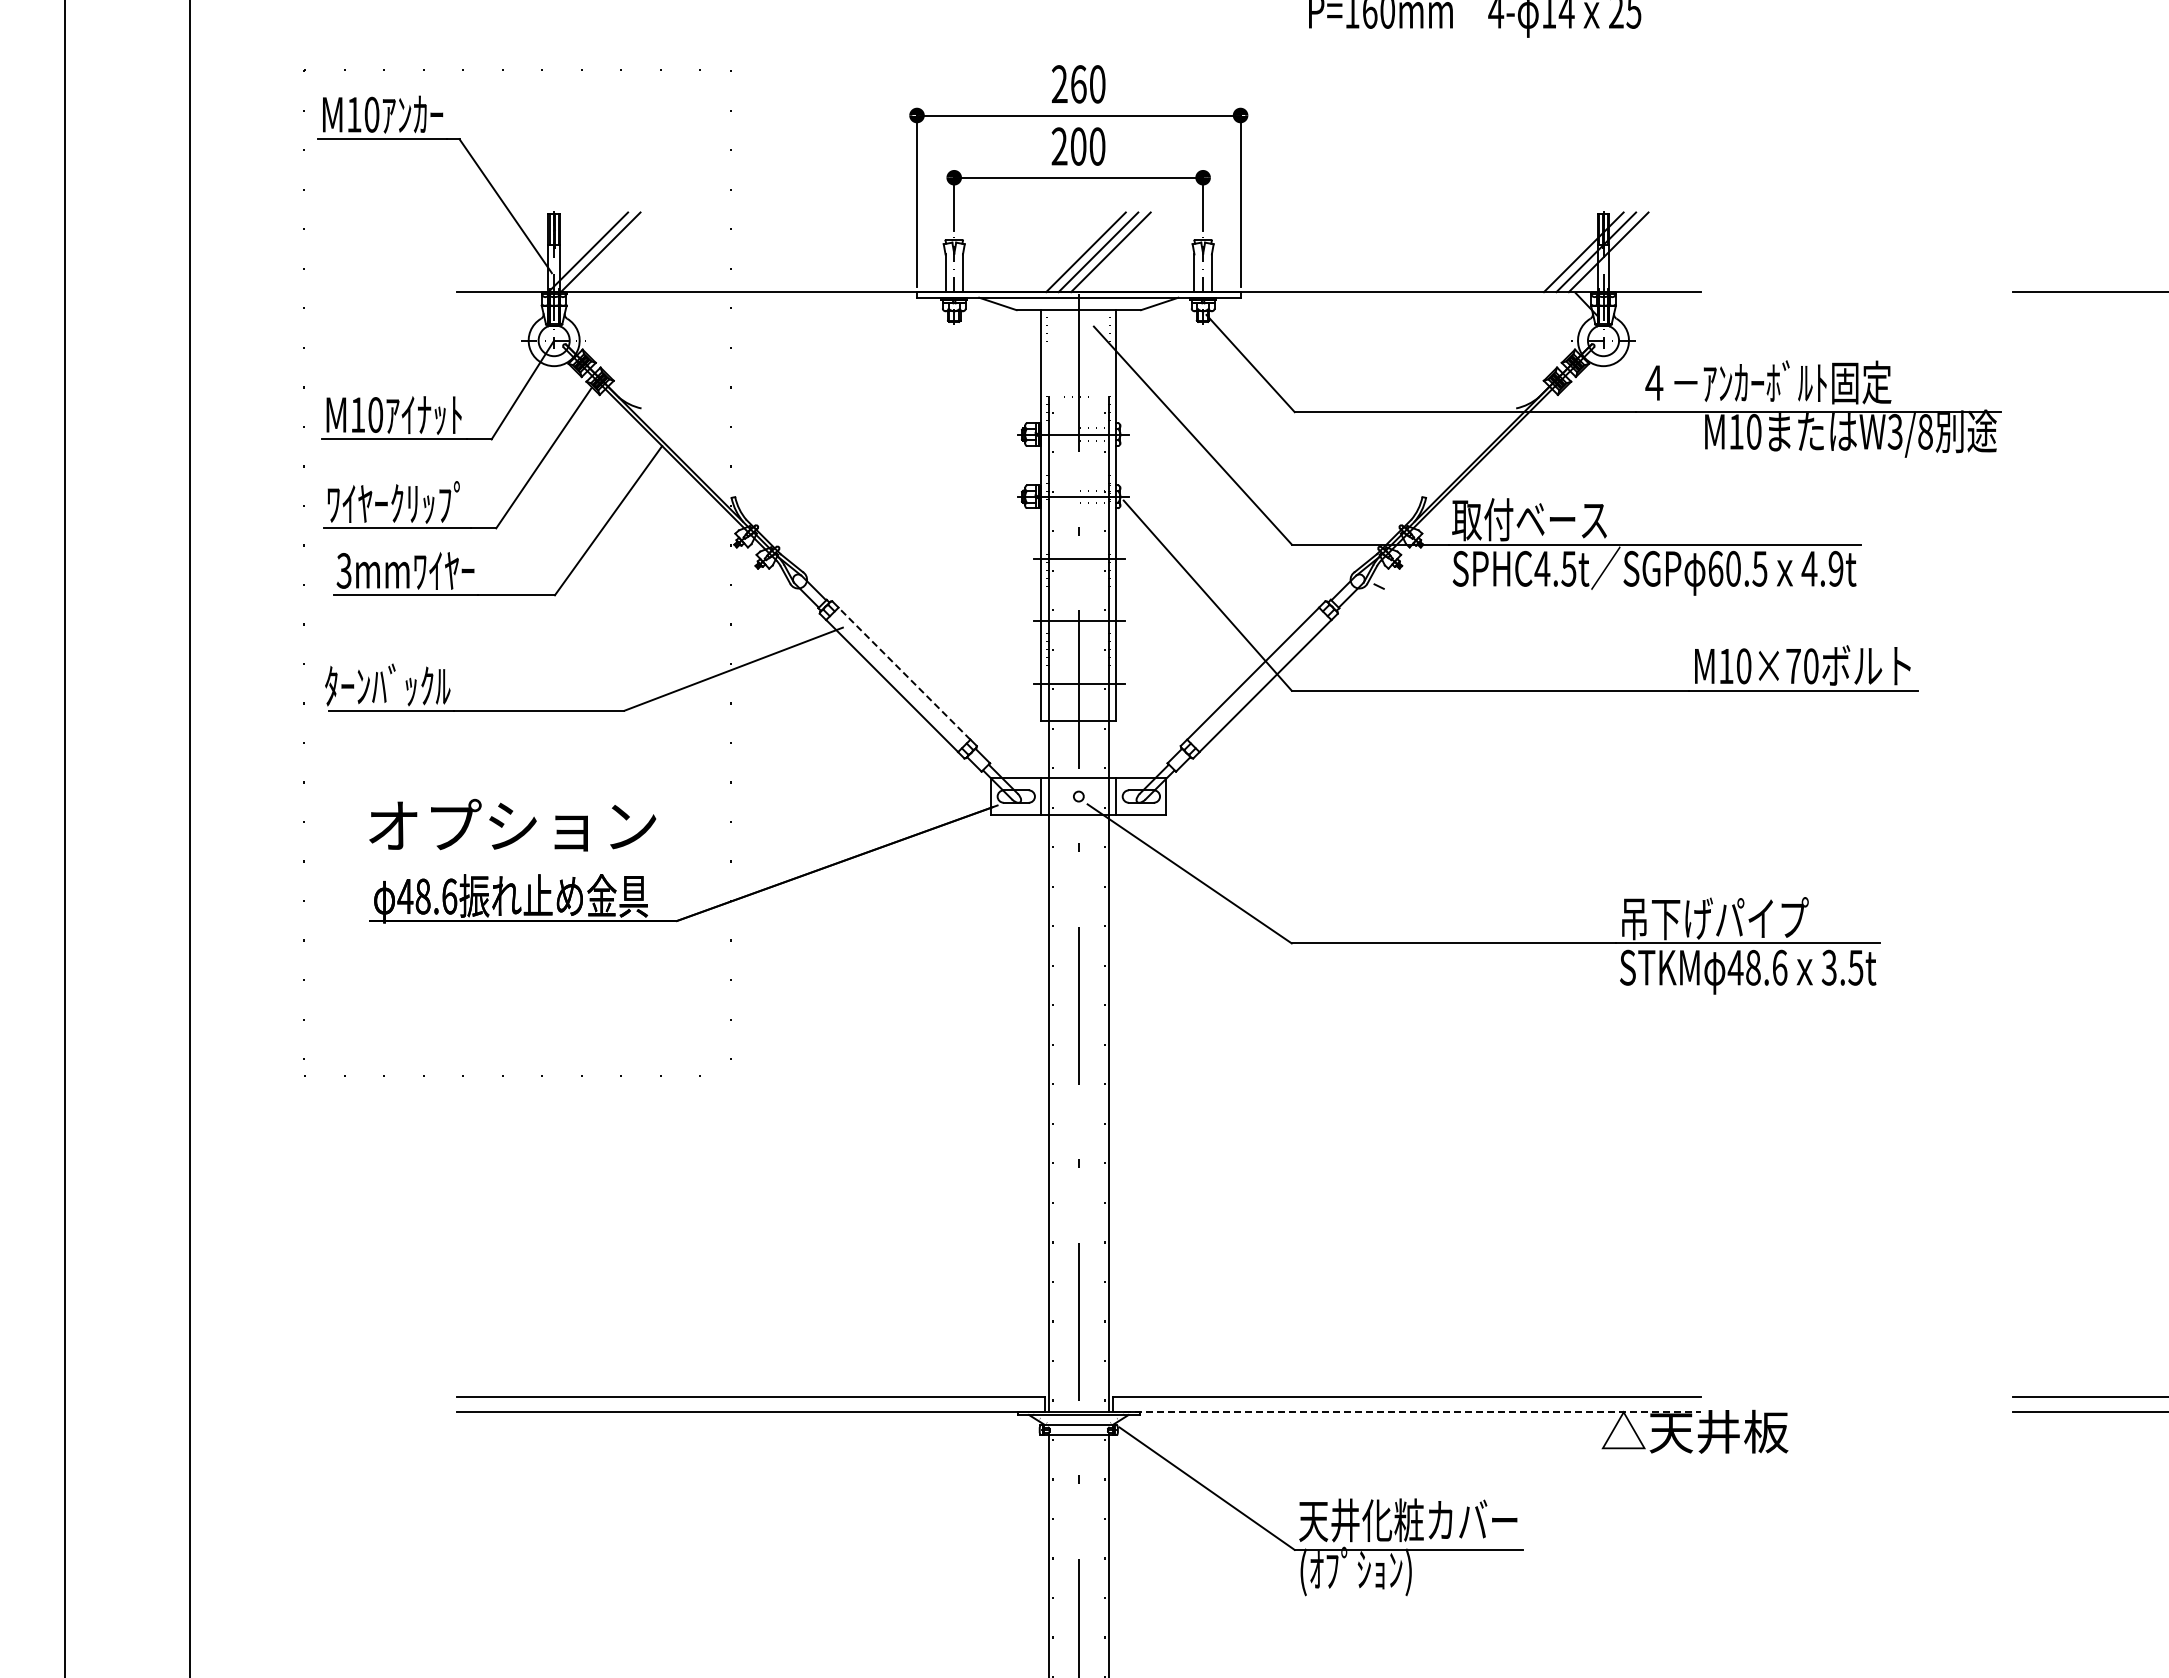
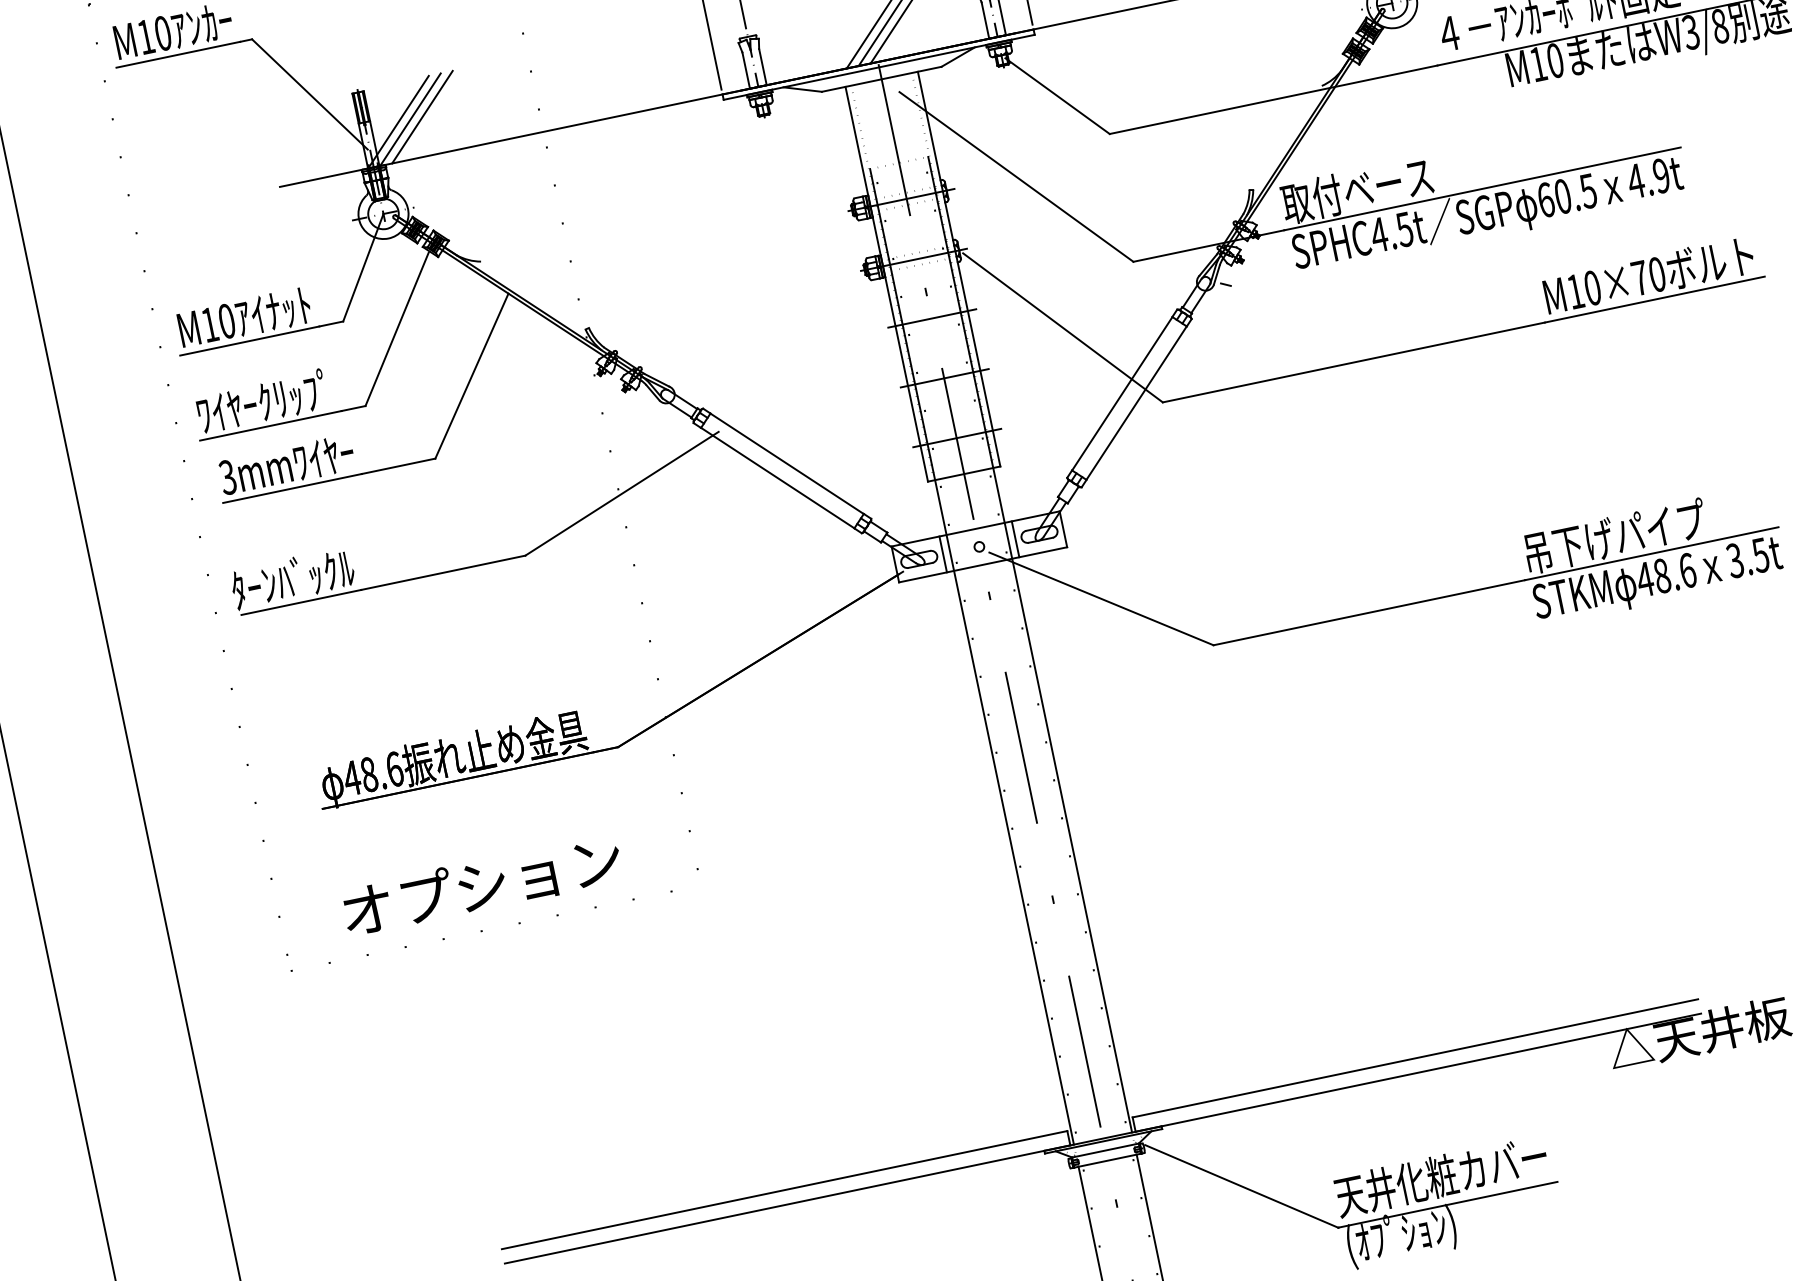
line: (612, 252) -> (421, 117), added
line: (904, 673) -> (787, 463), dashed -> solid
text: (512, 824) -> (481, 884), moved
line: (1407, 1412) -> (1419, 1072), dashed -> solid

